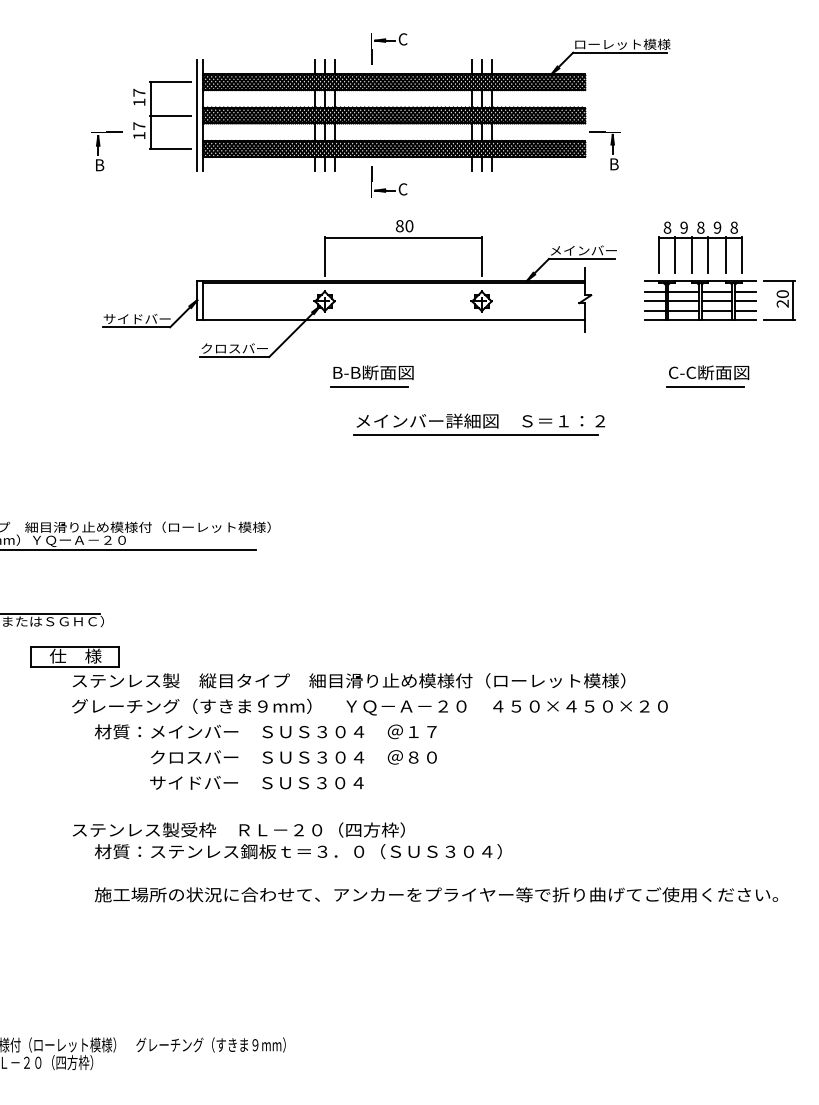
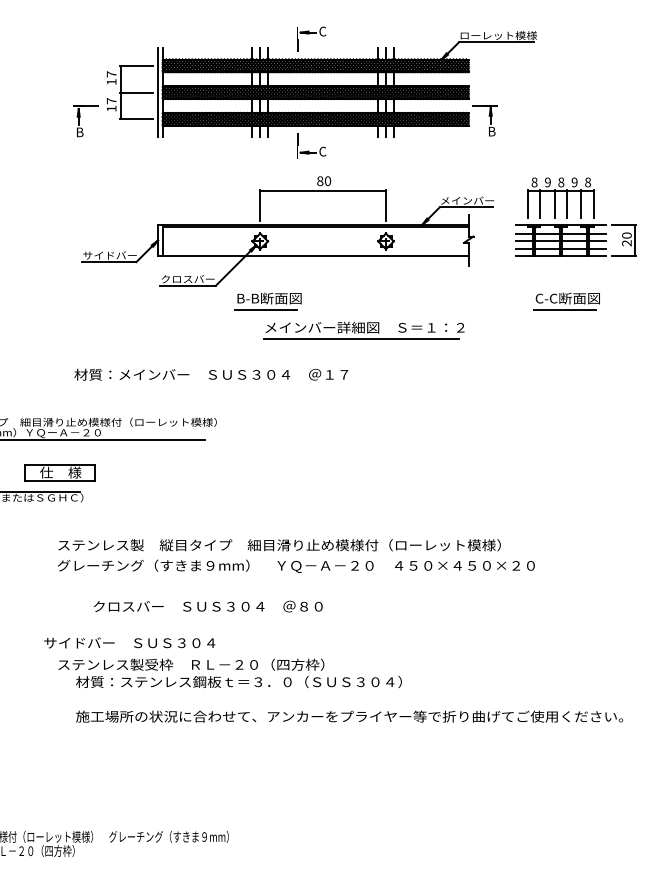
part: (371, 376) -> (267, 301), moved
part: (478, 424) -> (363, 330), moved
part: (74, 656) -> (59, 472), moved
text: (265, 731) -> (211, 374), moved
text: (293, 757) -> (207, 606), moved
text: (256, 782) -> (129, 642), moved

